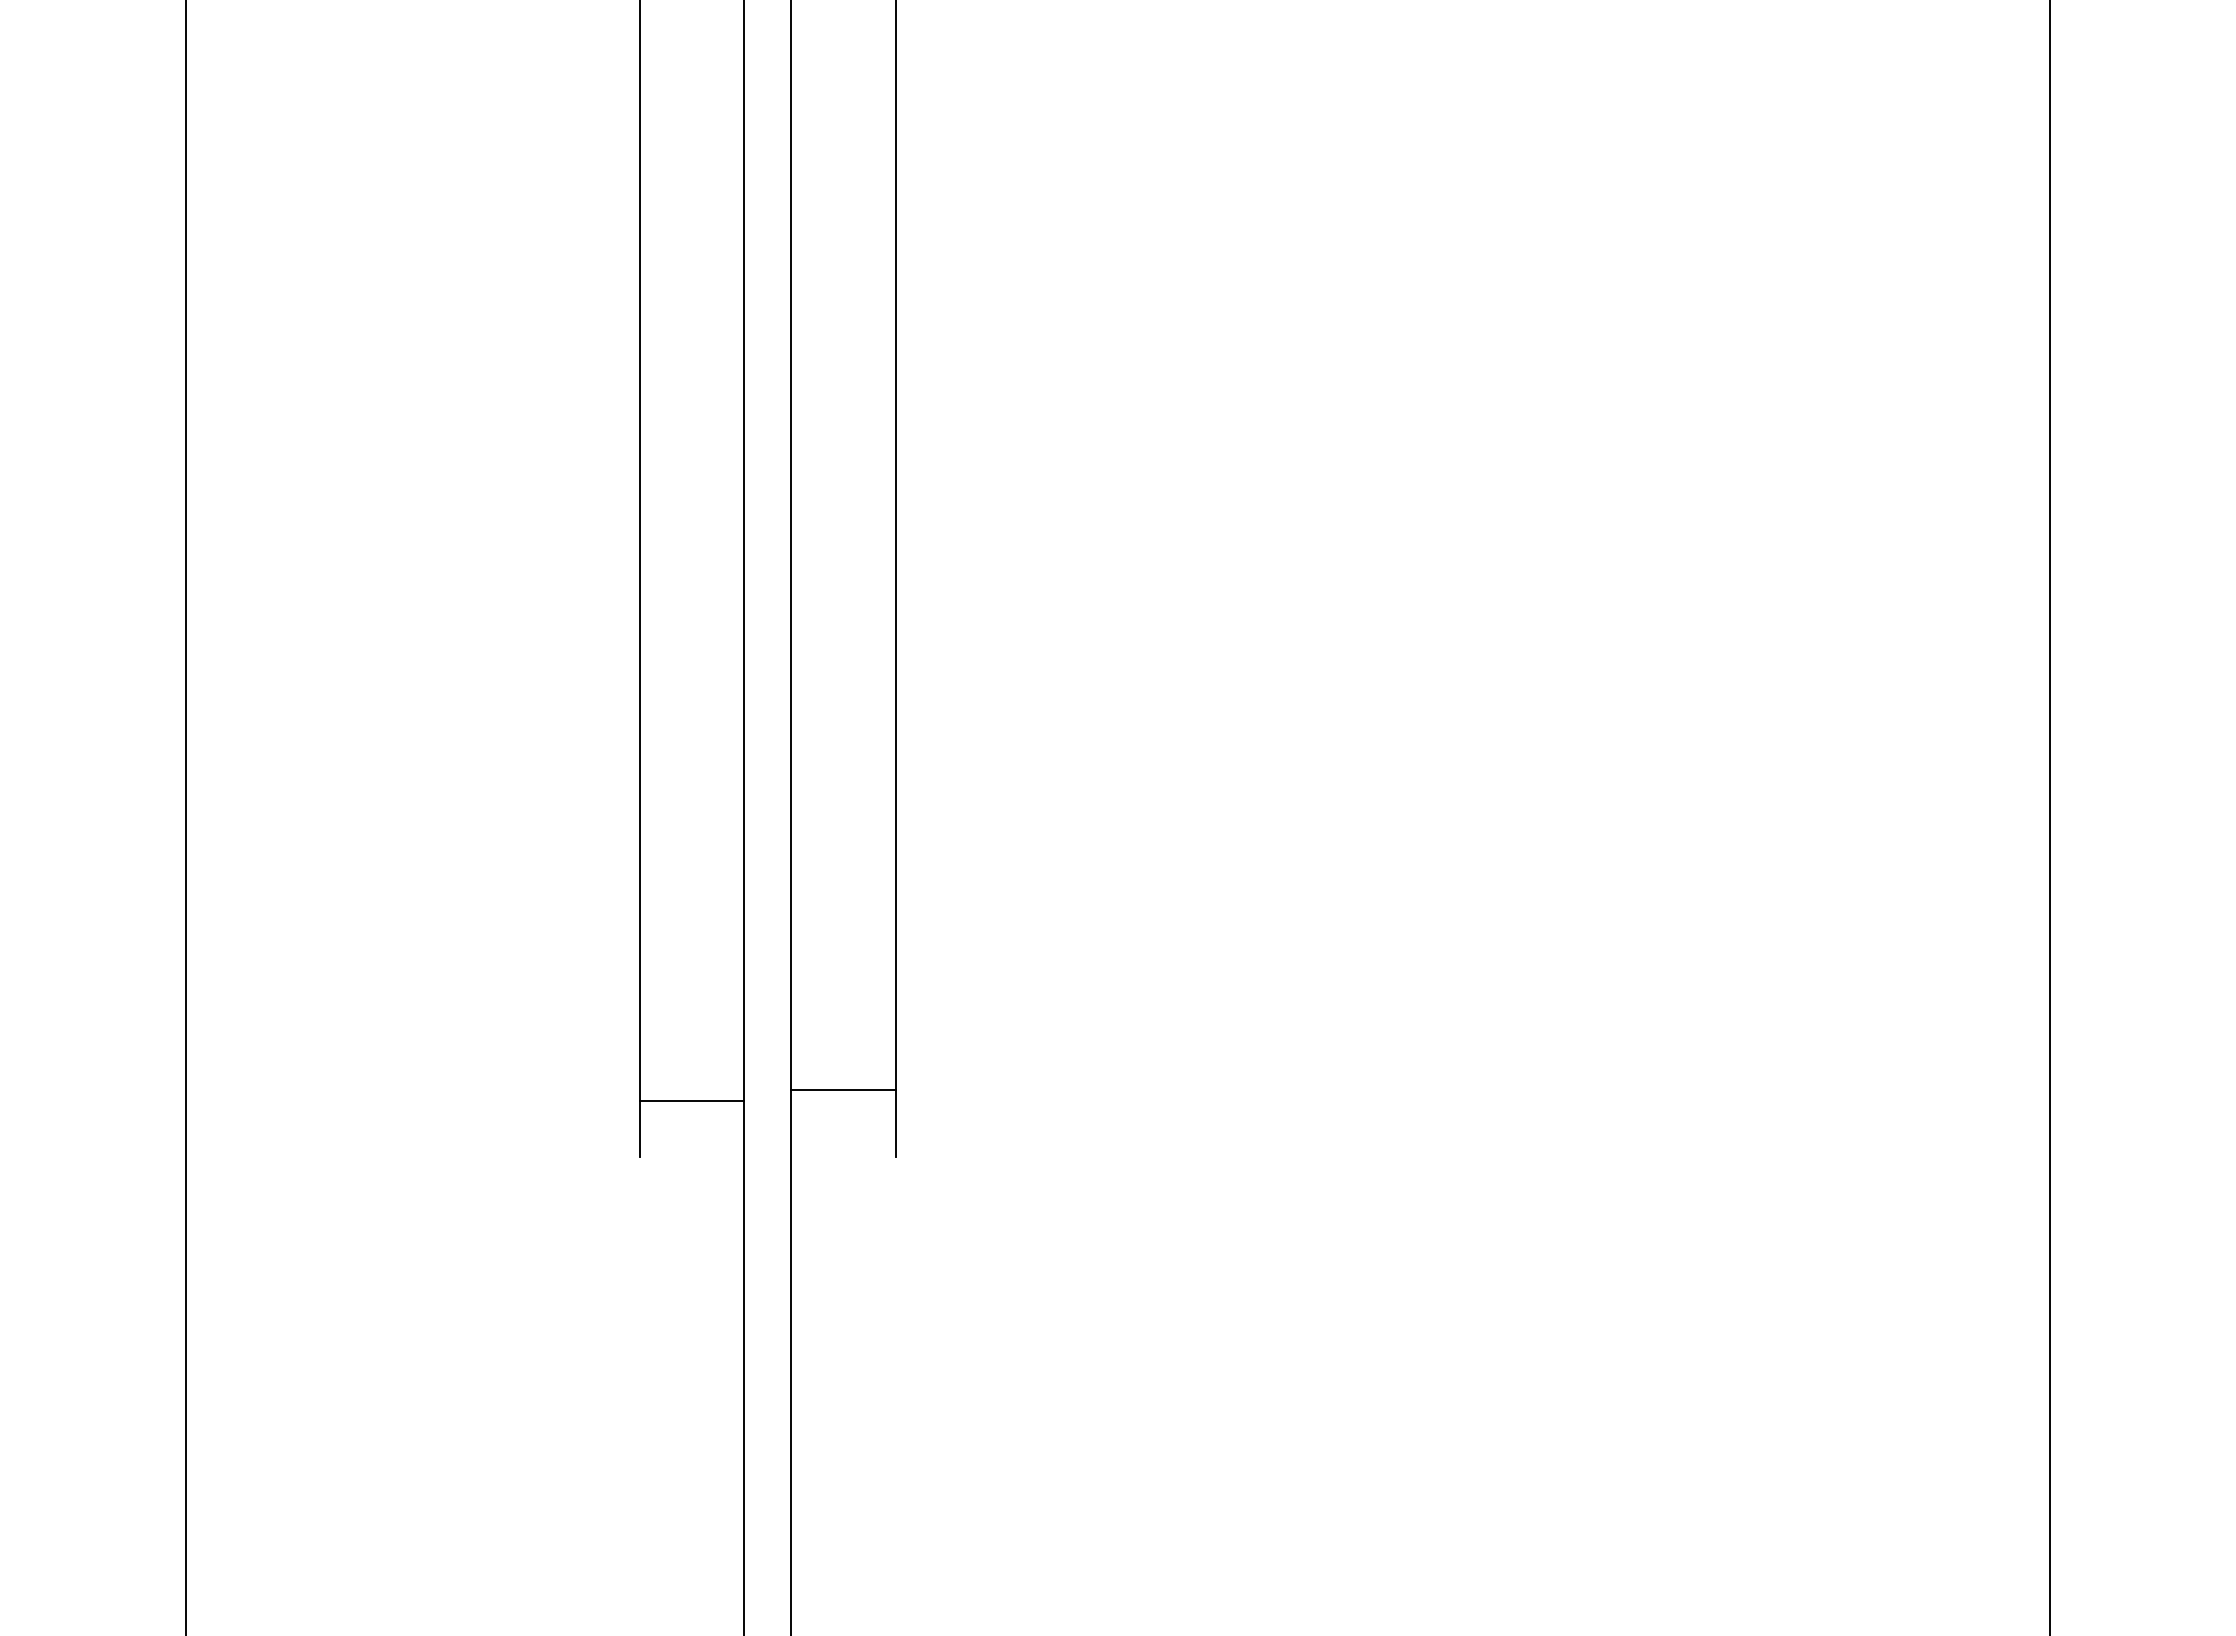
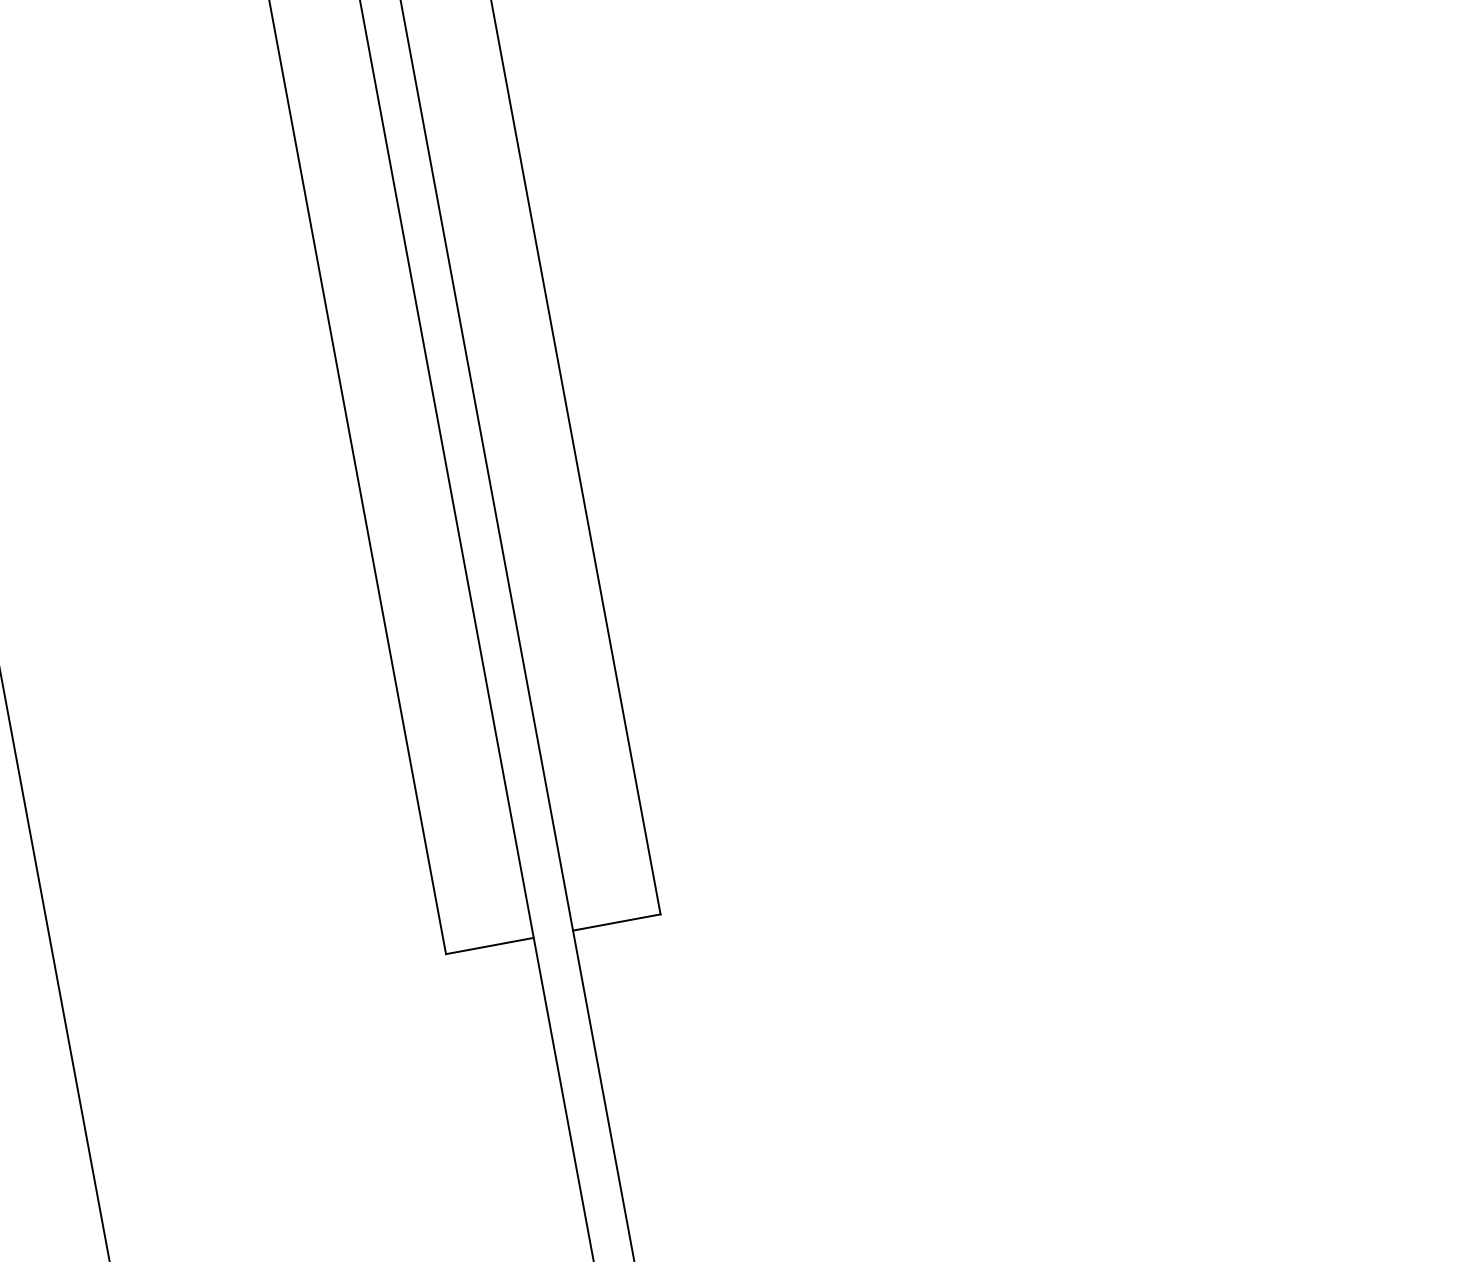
line: (843, 1090) -> (616, 922), moved
line: (691, 1101) -> (489, 946), moved

